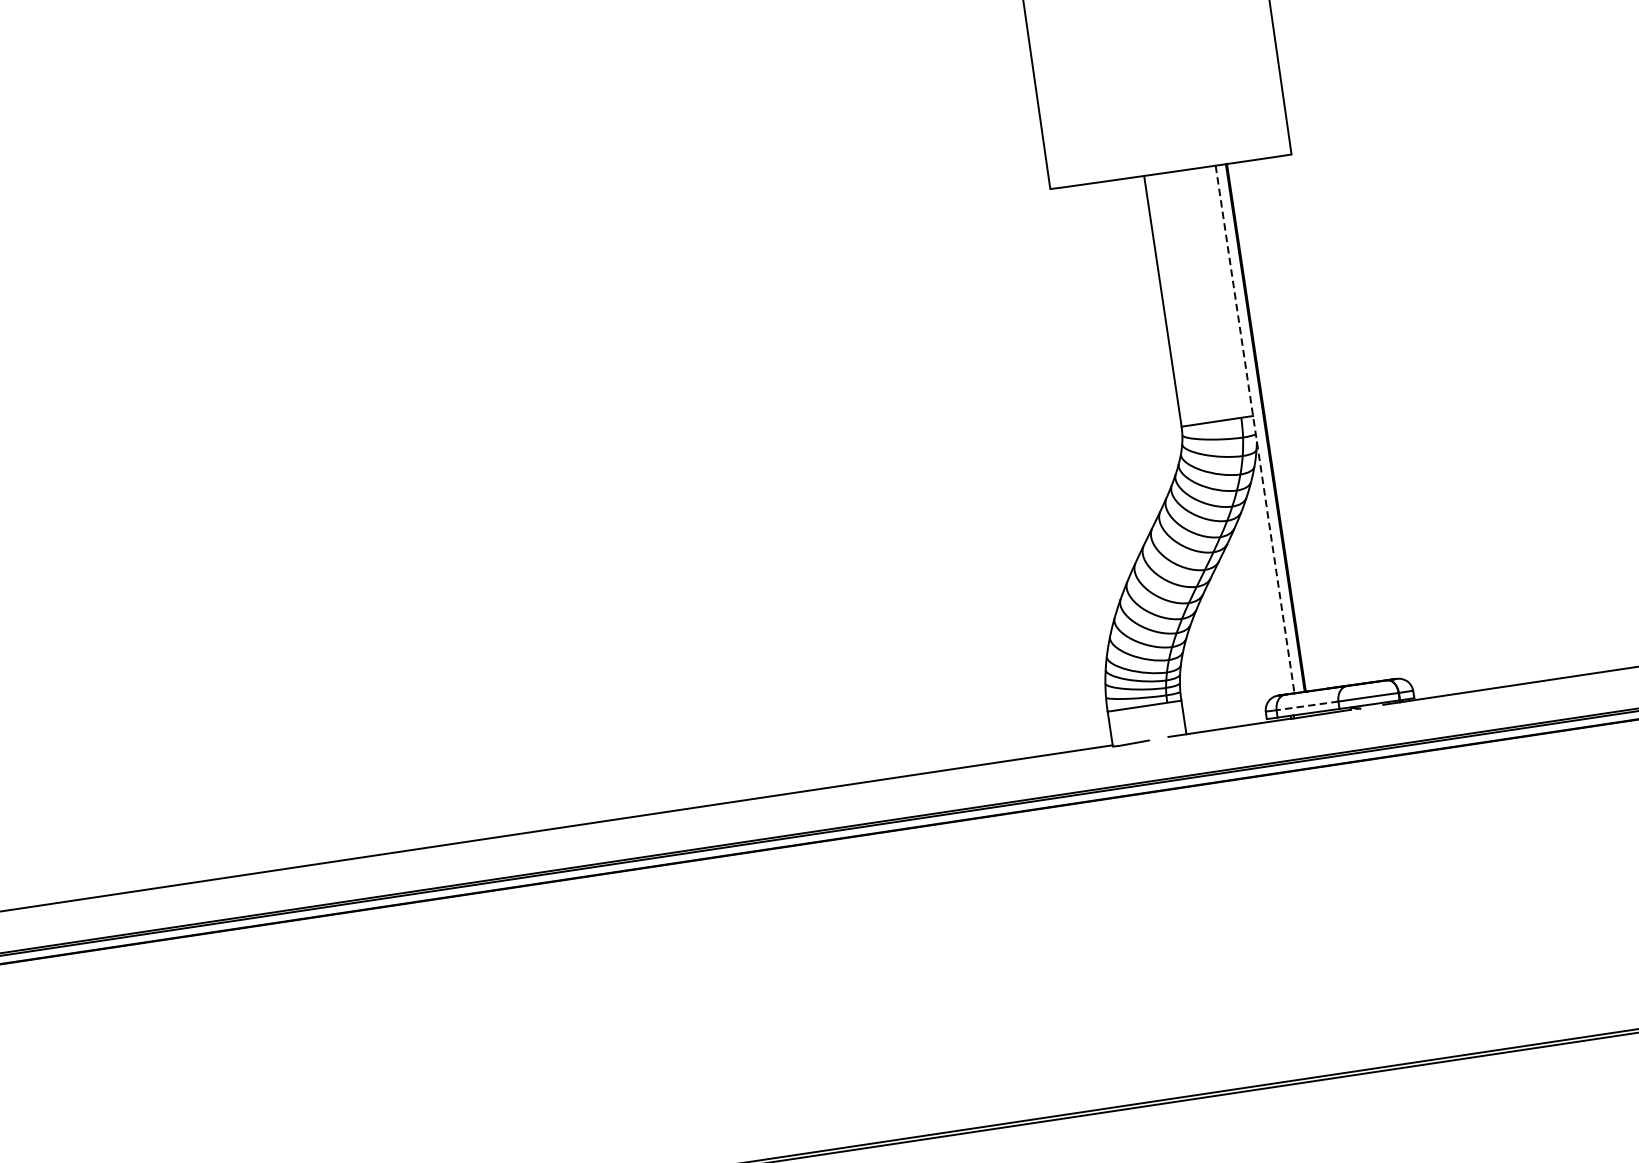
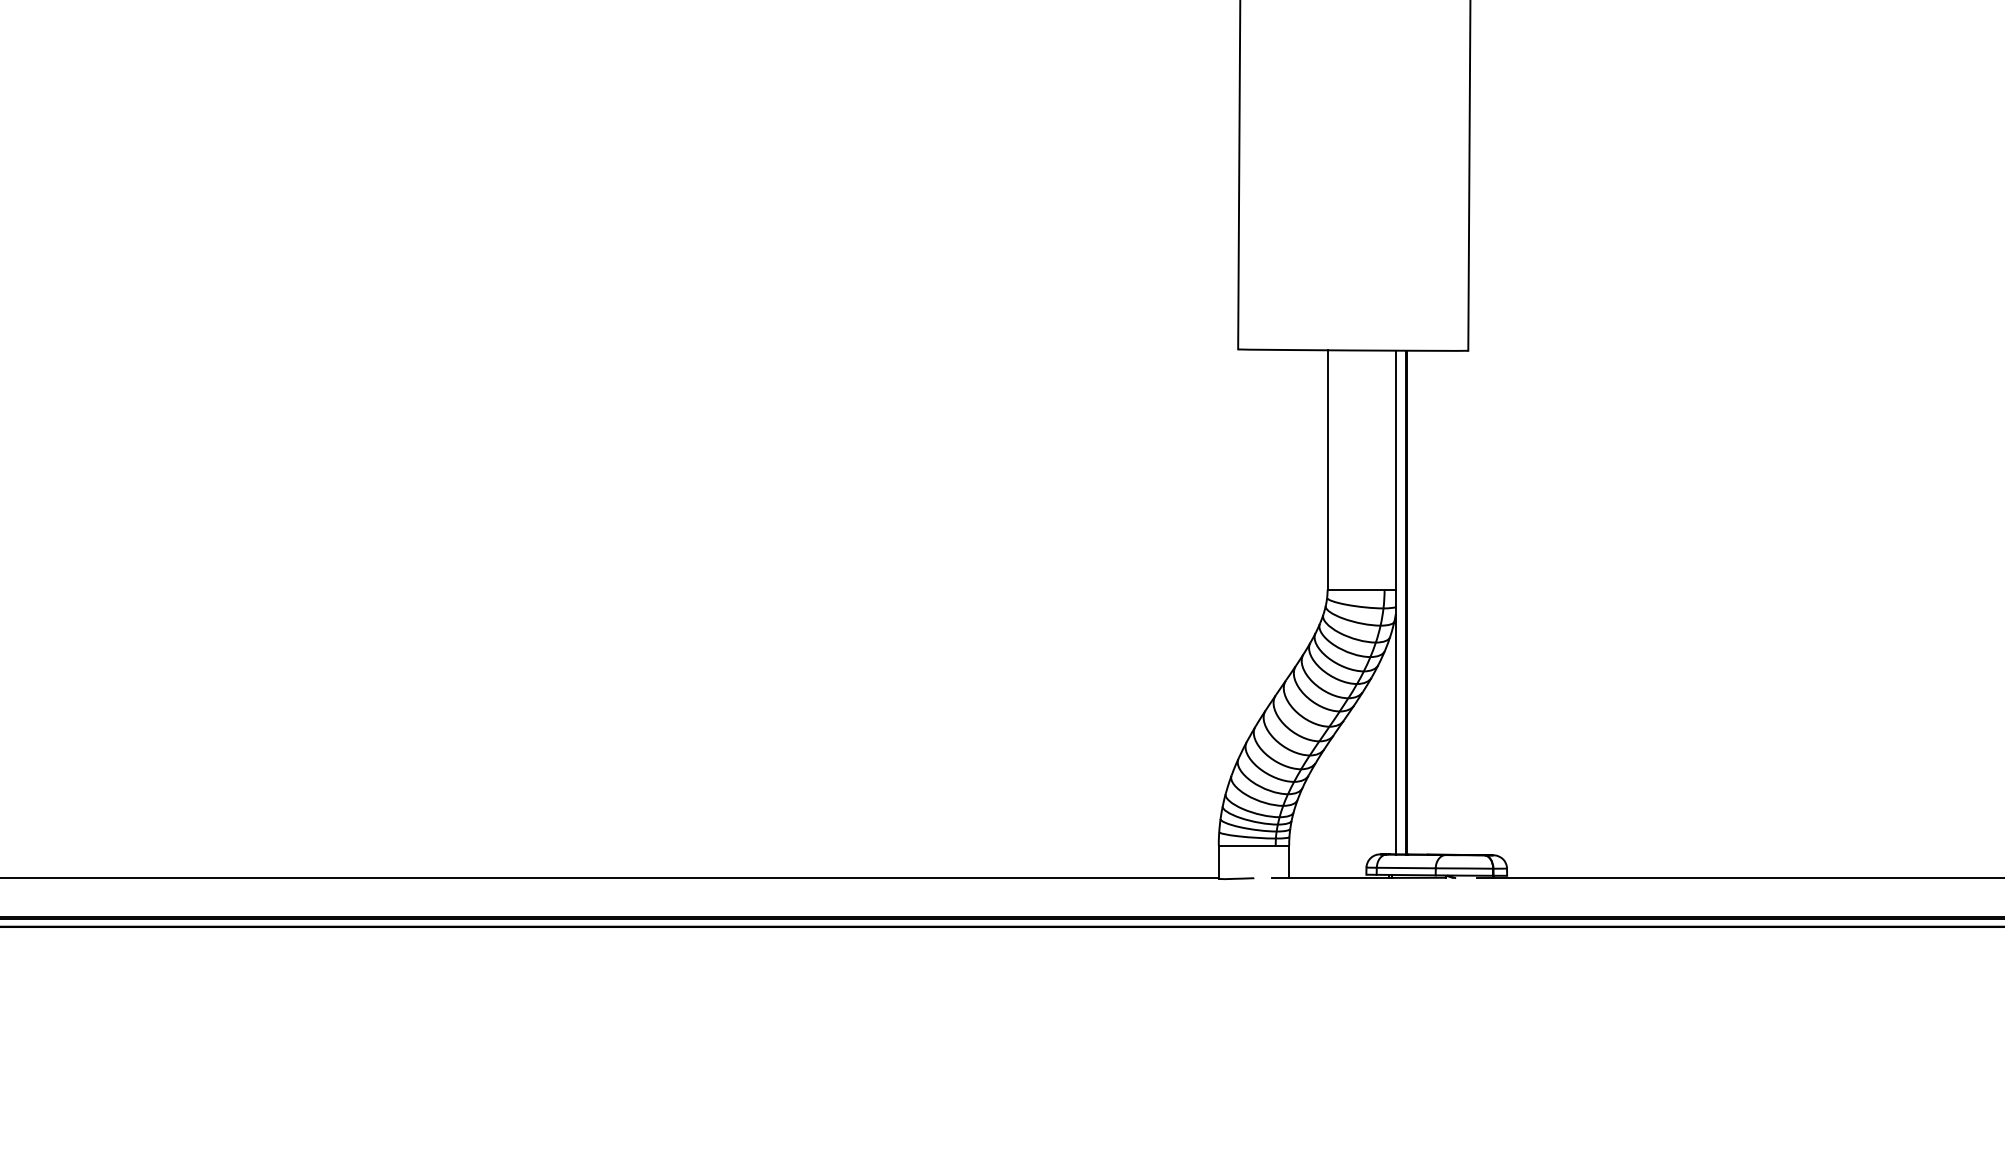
line: (1254, 429) -> (1395, 602), dashed -> solid
line: (1307, 706) -> (1406, 868), dashed -> solid

